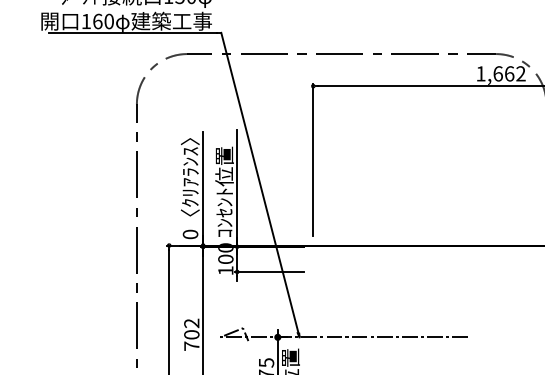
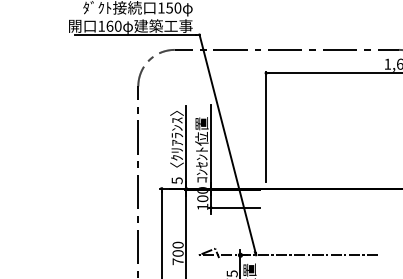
text: (189, 234) -> (176, 180), 0 -> 5
text: (190, 322) -> (177, 244), 702 -> 700

